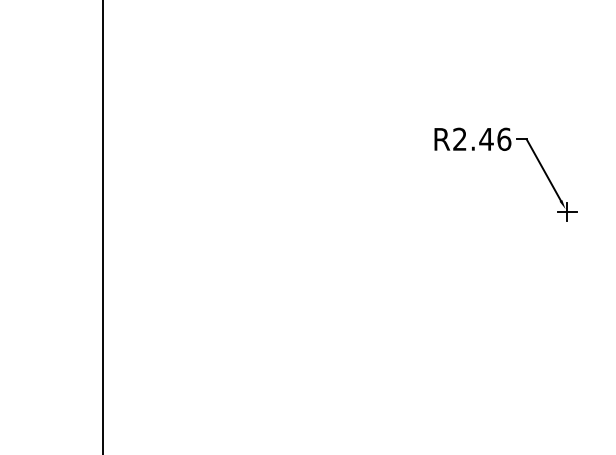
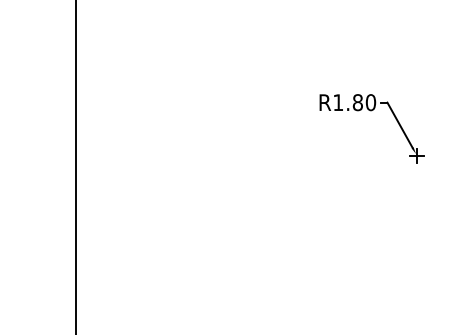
text: (481, 139) -> (354, 102), R2.46 -> R1.80

